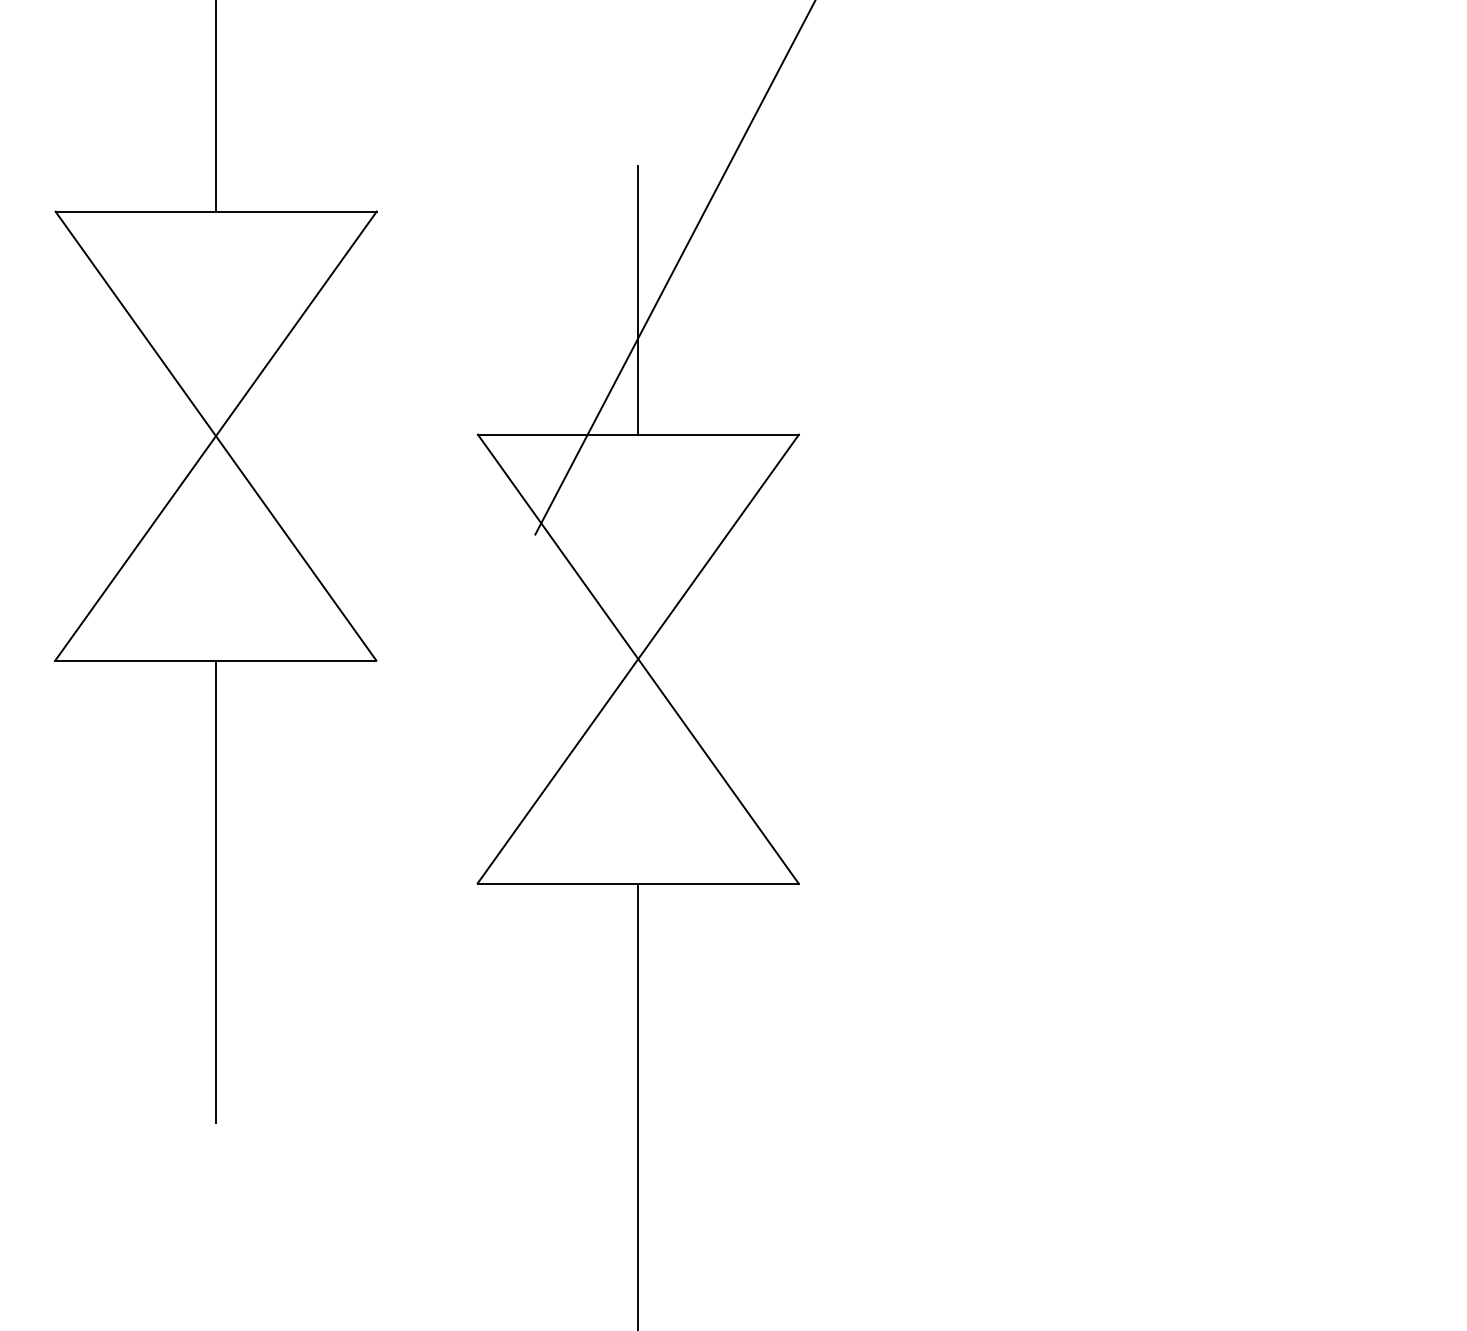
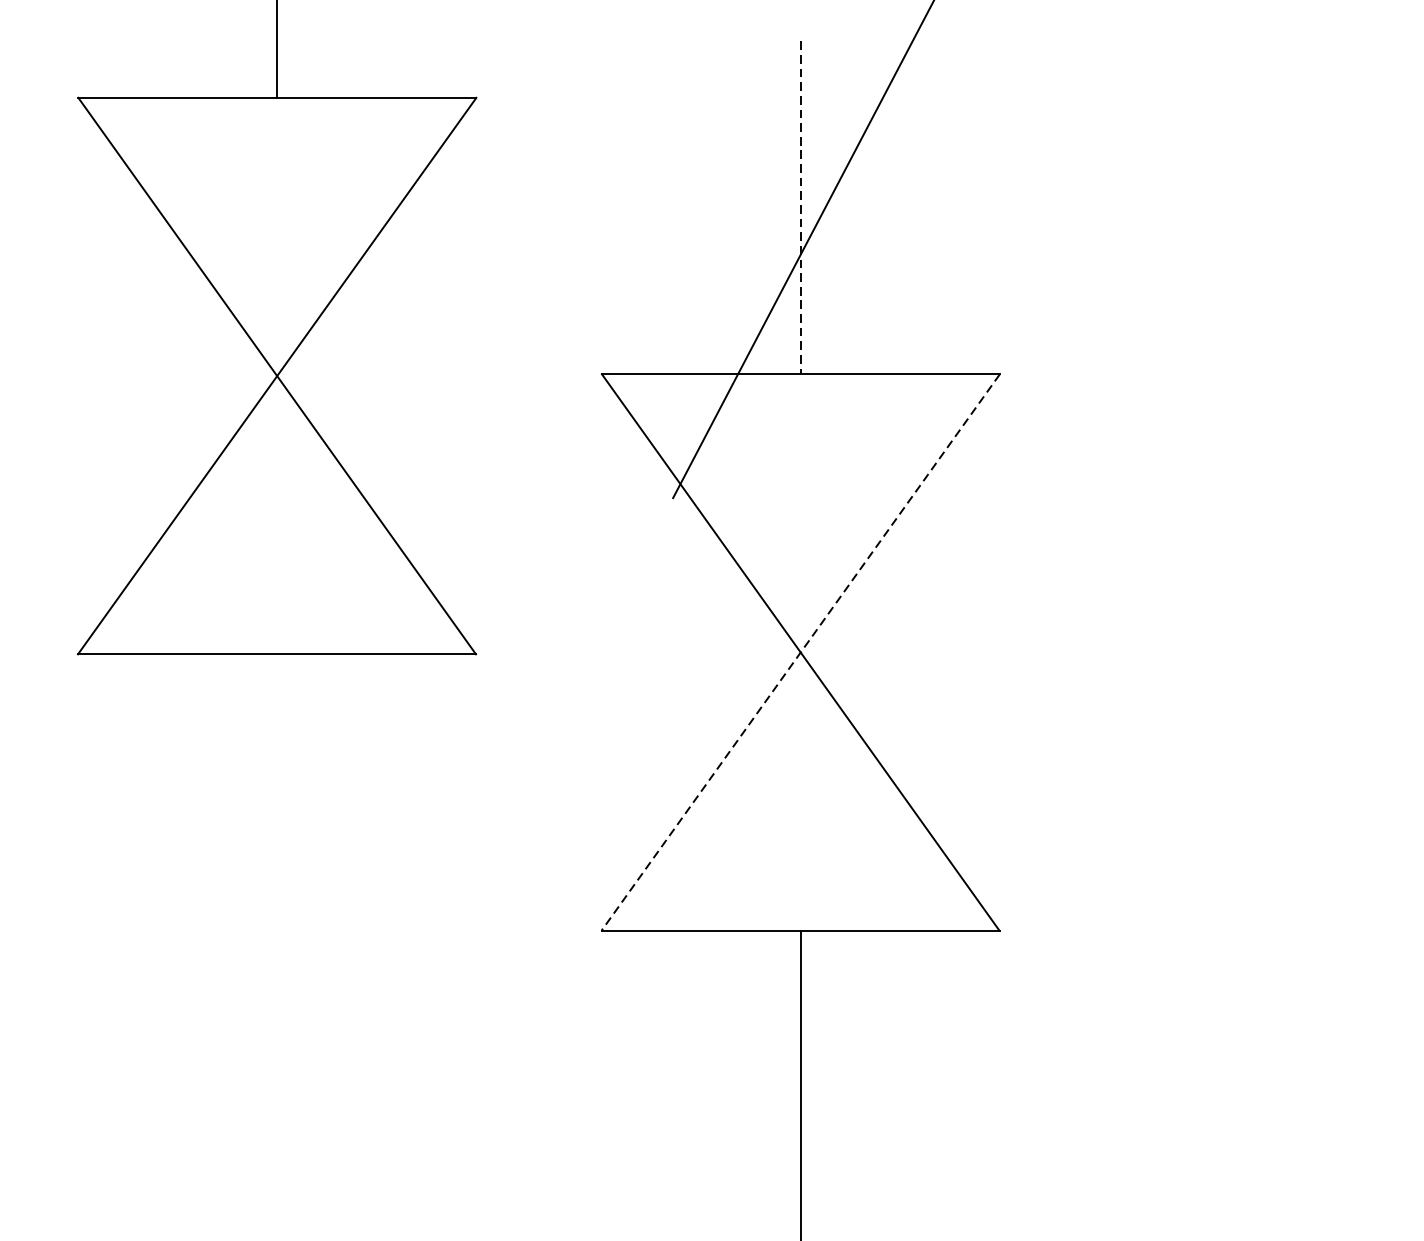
line: (638, 300) -> (800, 207), solid -> dashed
line: (638, 659) -> (800, 653), solid -> dashed
line: (215, 891) -> (276, 940), removed

